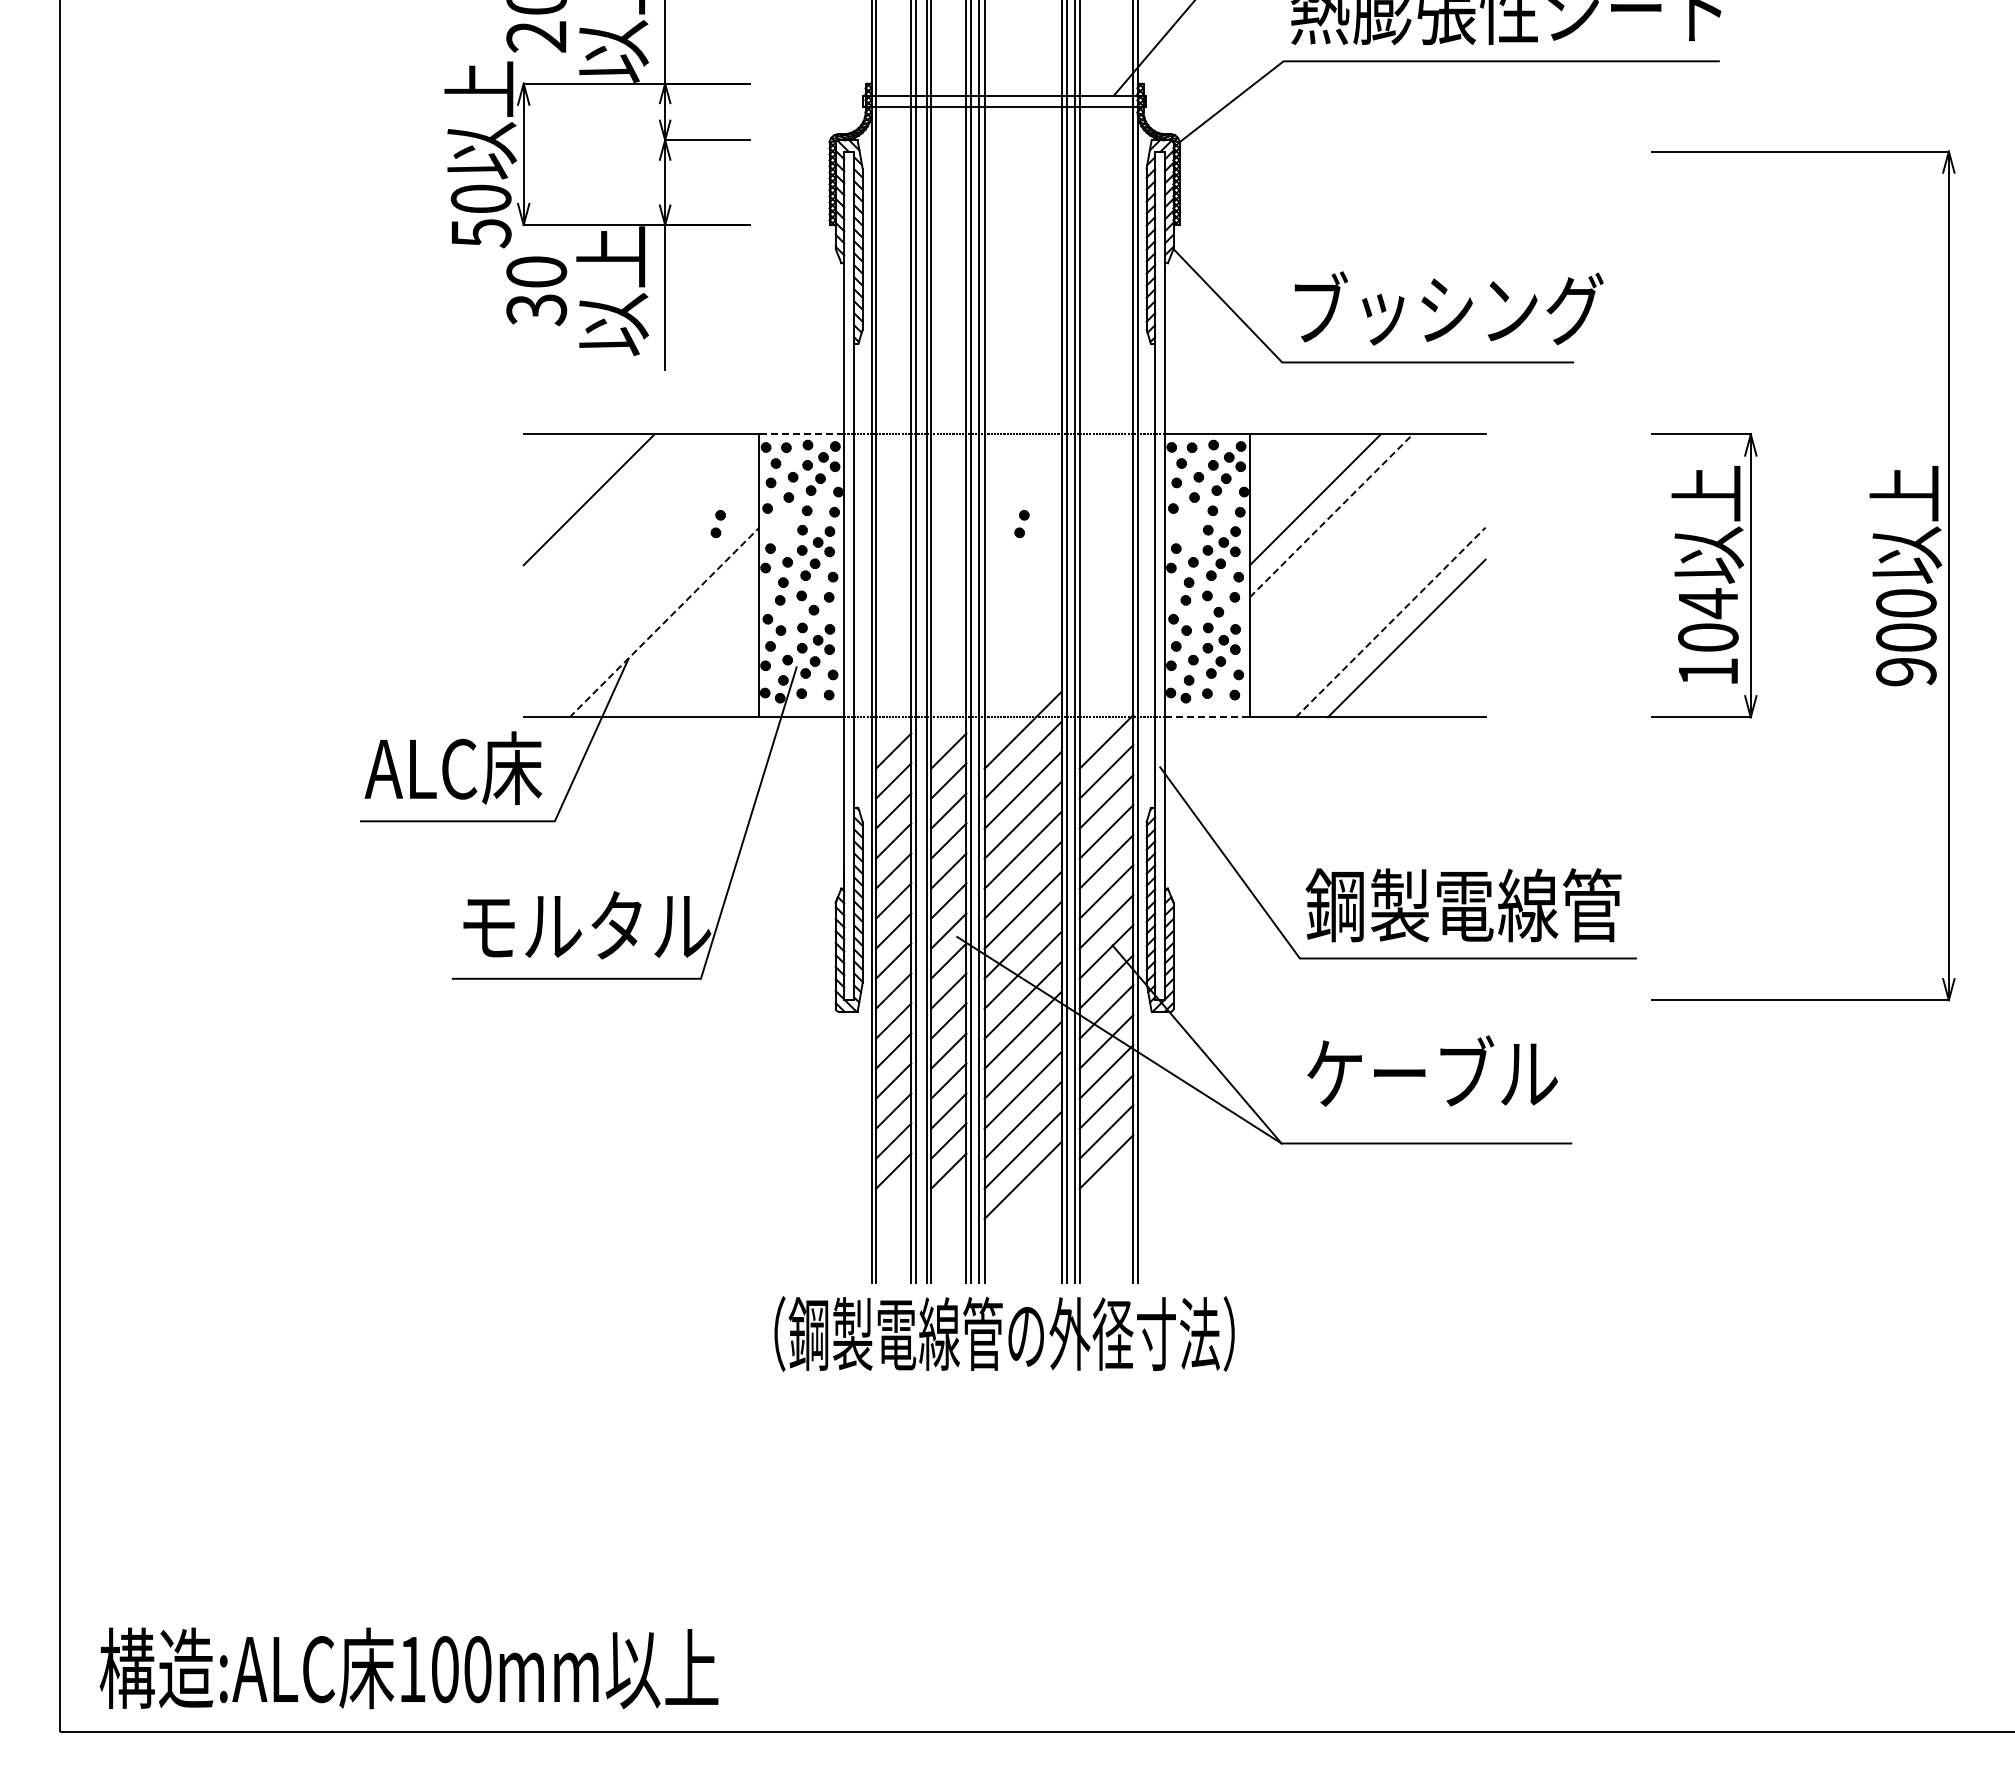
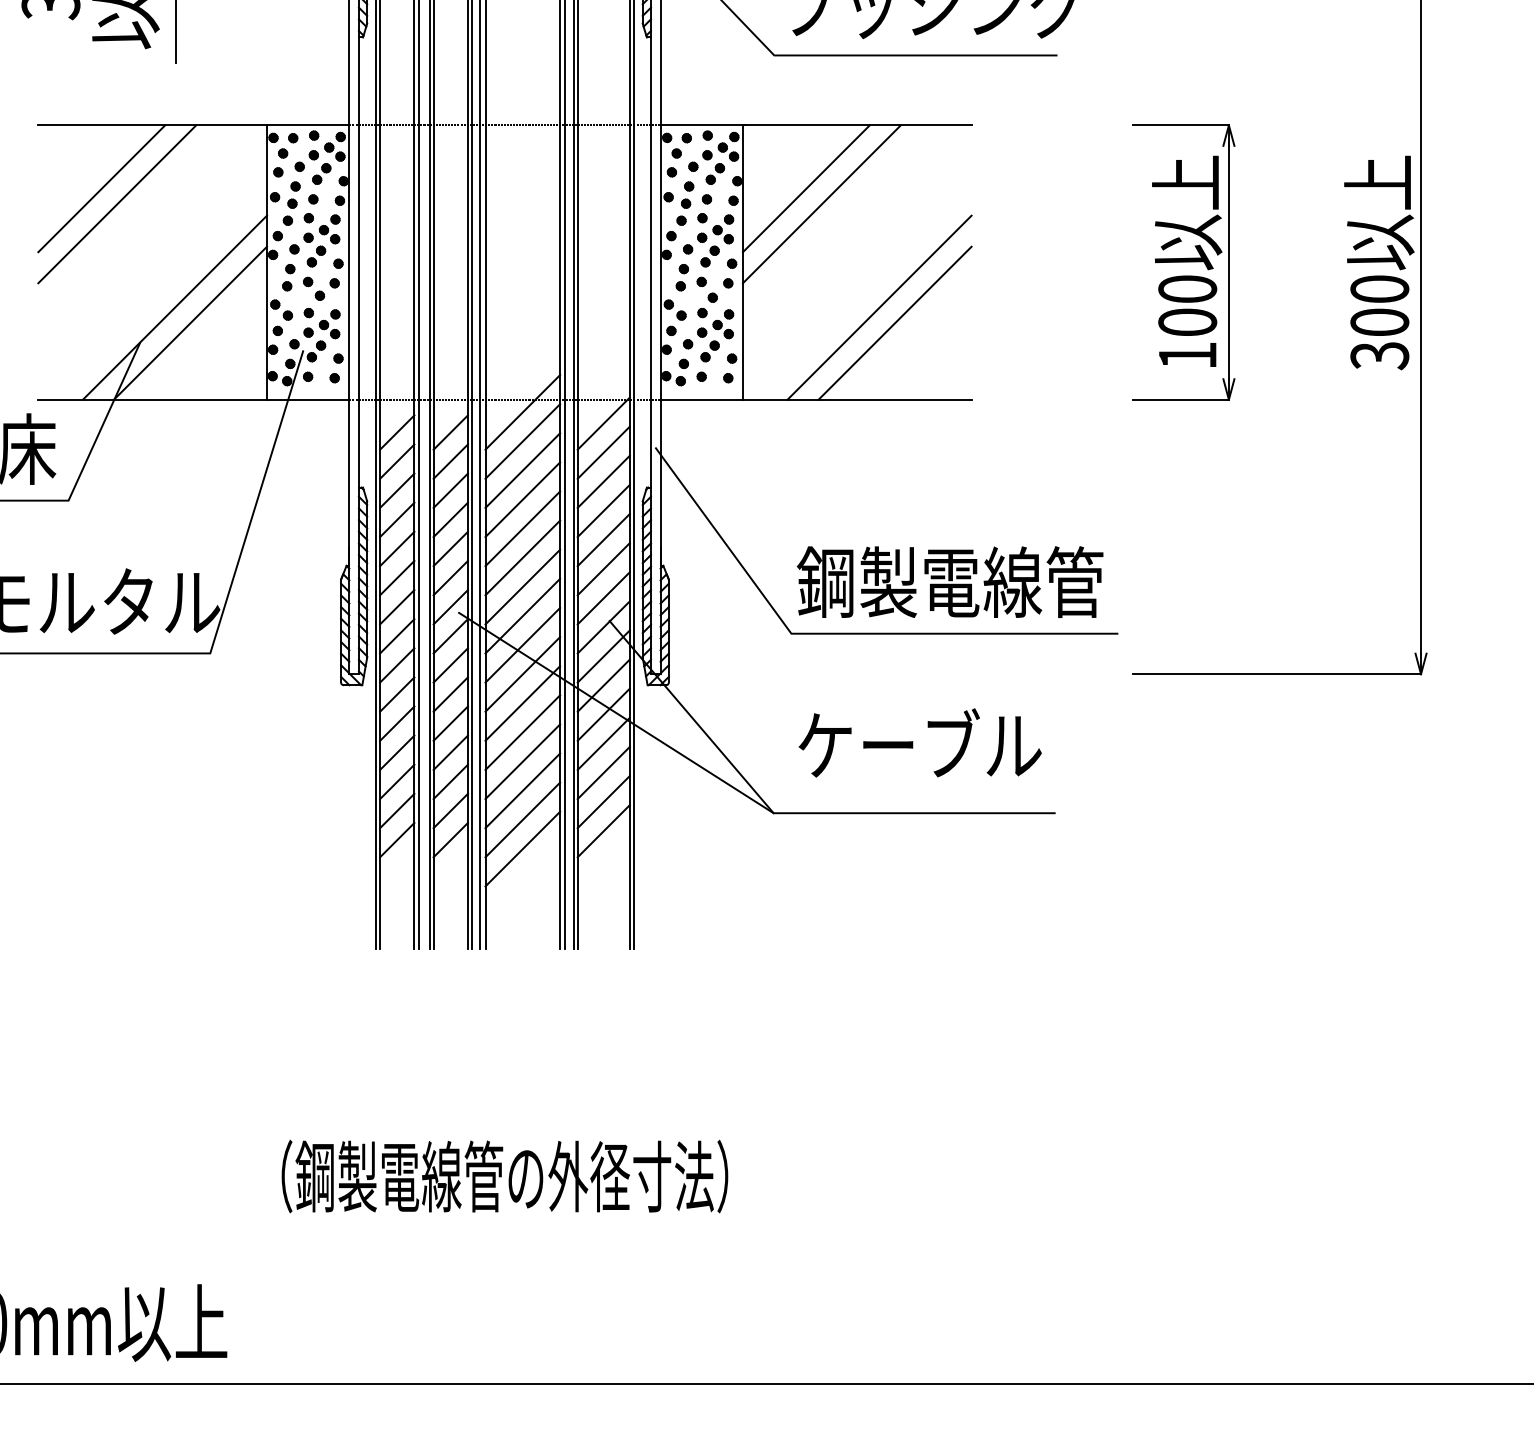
line: (801, 434) -> (307, 125), dashed -> solid
line: (604, 515) -> (116, 203), added
line: (1331, 515) -> (822, 203), dashed -> solid
part: (717, 524) -> (289, 212), moved
part: (1021, 524) -> (683, 212), moved
text: (1708, 603) -> (1187, 289), 104 -> 100
line: (664, 622) -> (174, 307), dashed -> solid
line: (1391, 622) -> (880, 307), dashed -> solid
line: (680, 638) -> (190, 323), added
text: (1906, 672) -> (1379, 356), 900 -> 300
line: (1208, 717) -> (702, 399), dashed -> solid
text: (1004, 1333) -> (504, 1176), moved

